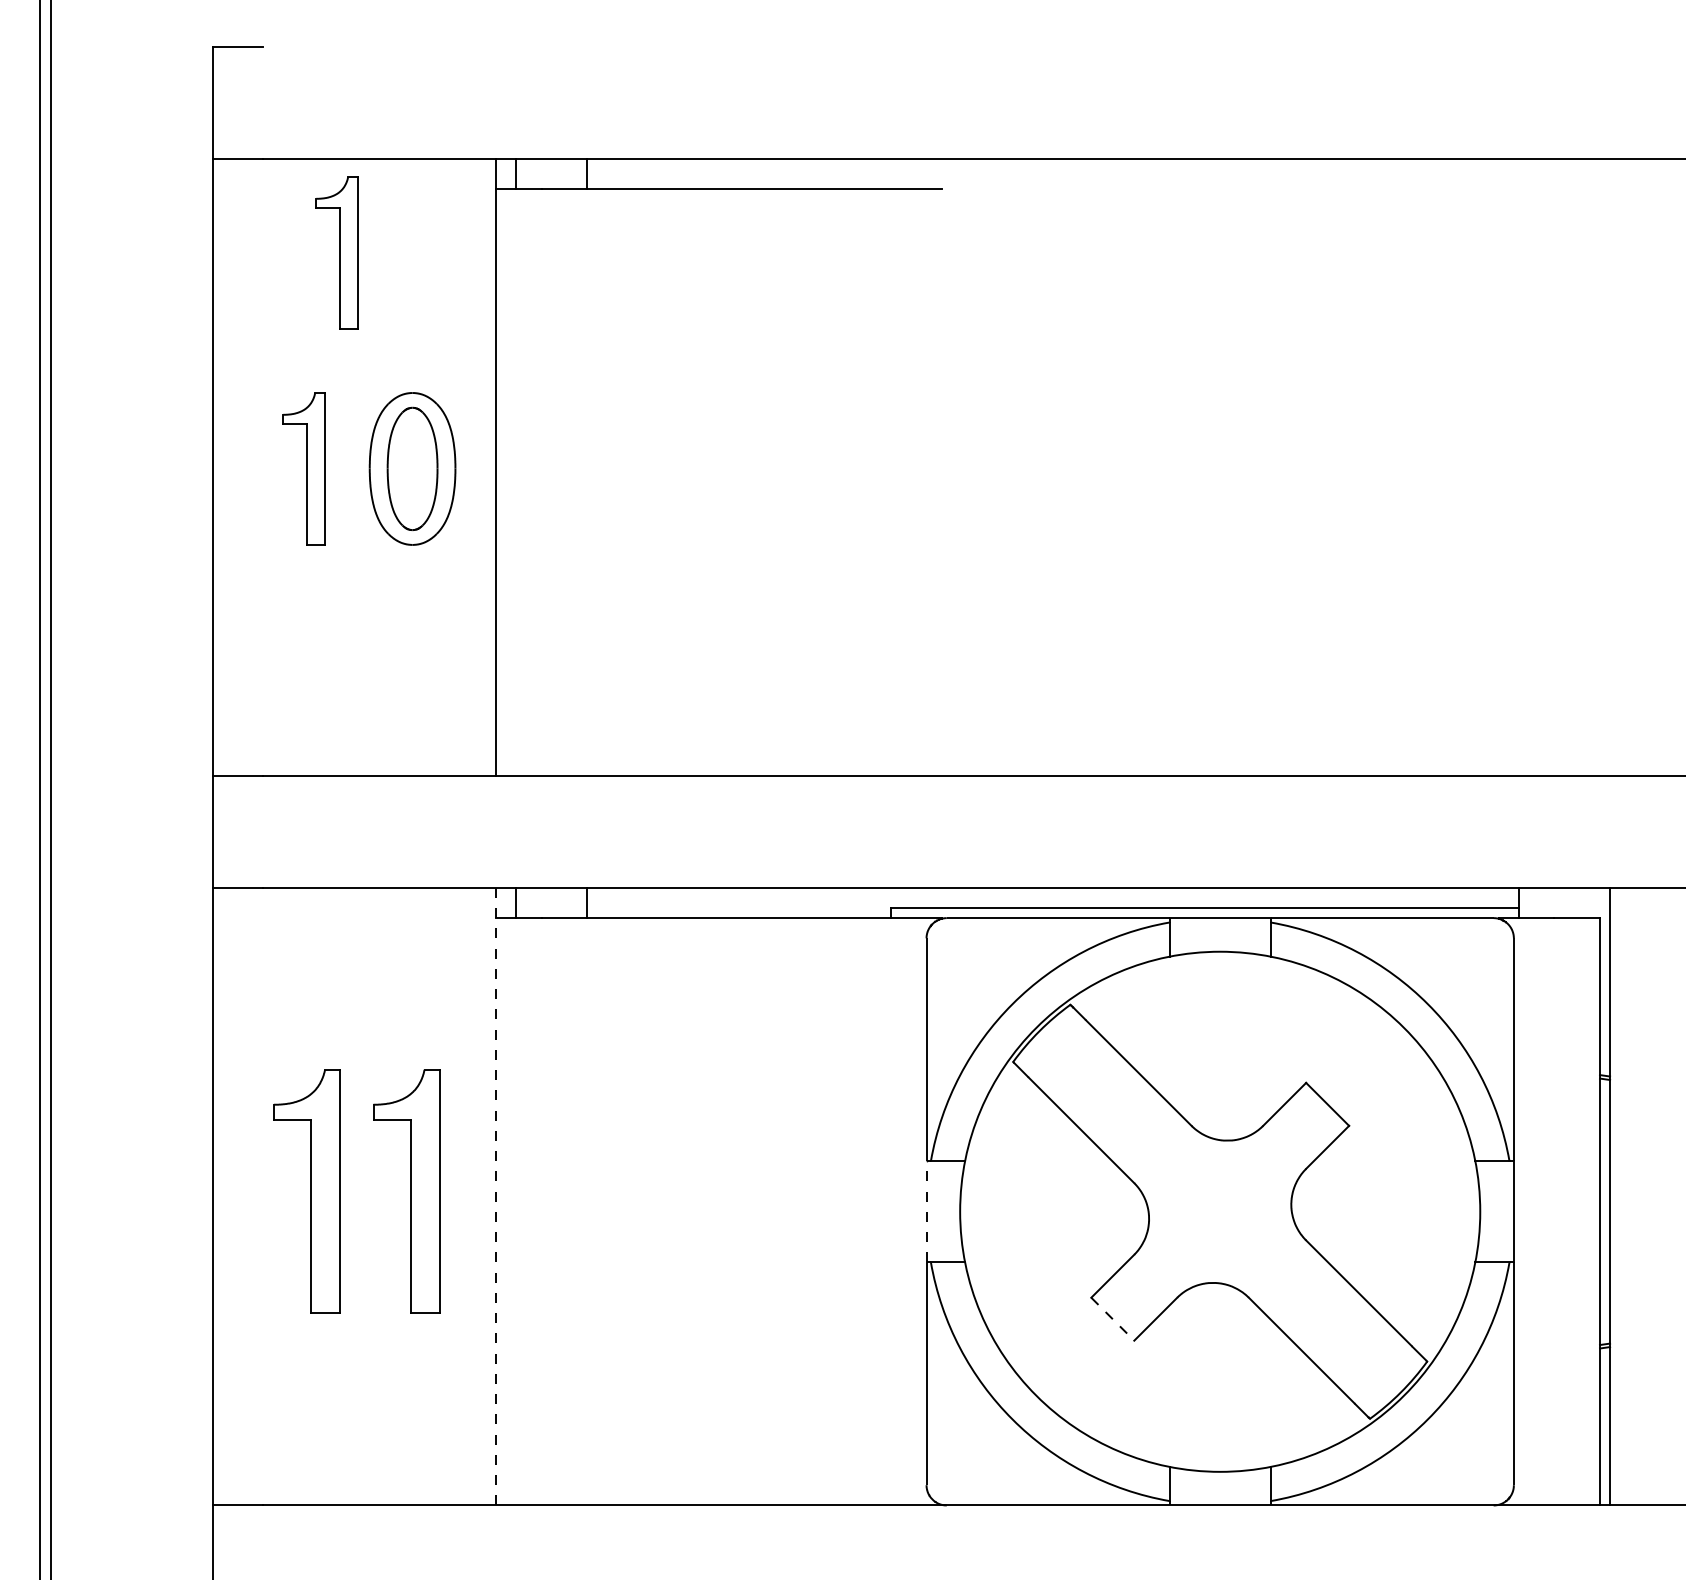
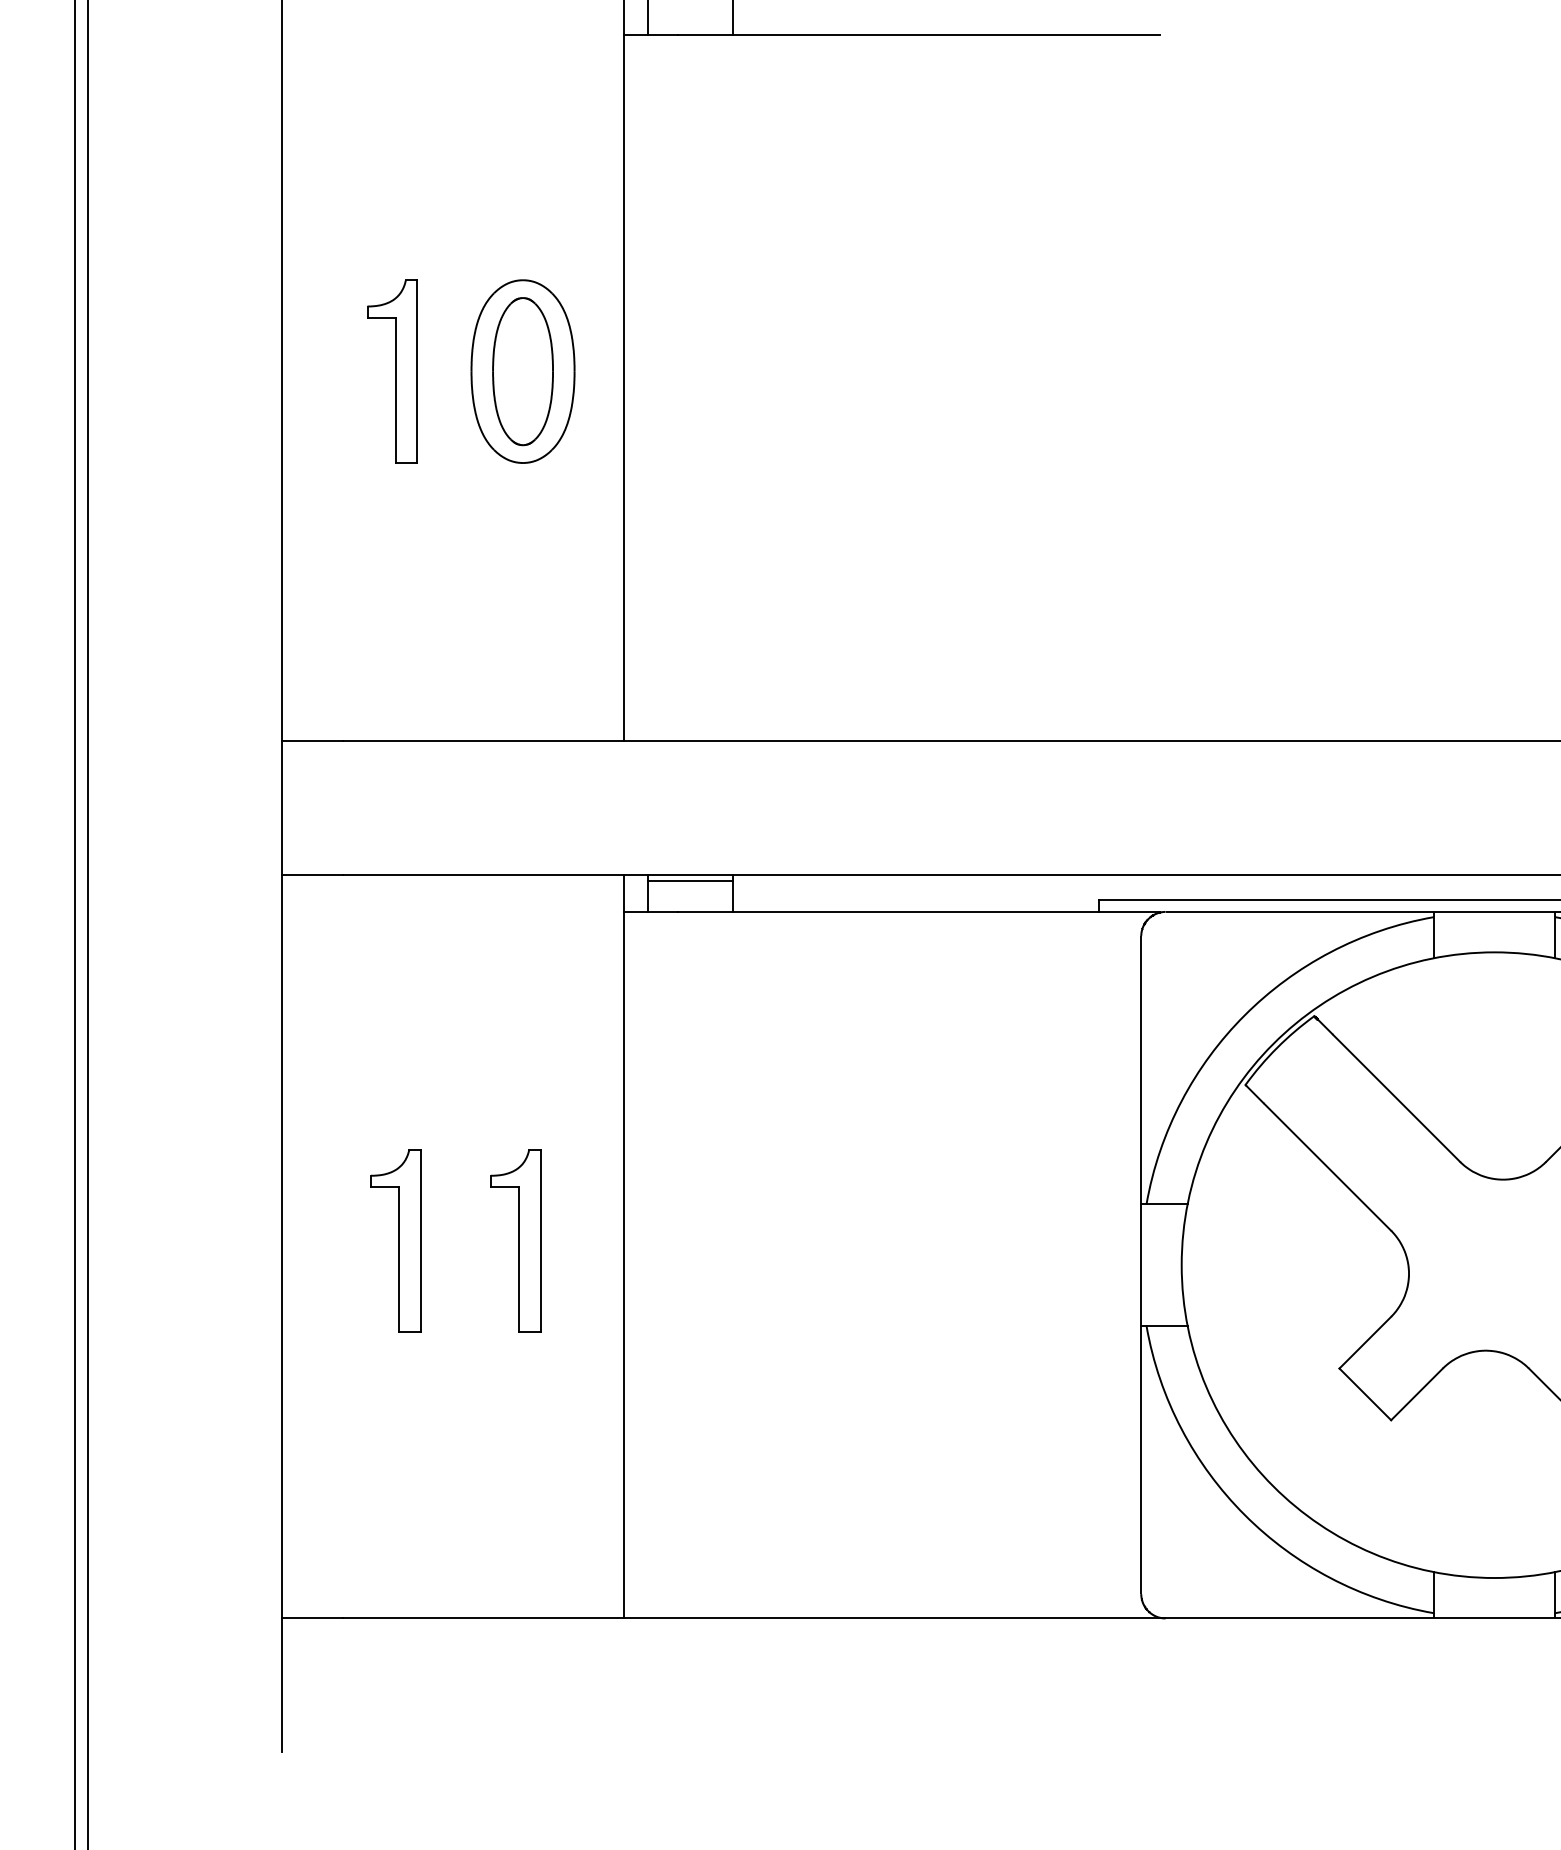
part: (336, 252) -> (431, 111), removed
line: (551, 892) -> (690, 881), added
part: (306, 1191) -> (395, 1240), size x0.62
part: (406, 1191) -> (515, 1240), size x0.62
line: (496, 1196) -> (623, 1246), dashed -> solid
line: (926, 1211) -> (1141, 1264), dashed -> solid
line: (1113, 1319) -> (1366, 1394), dashed -> solid

